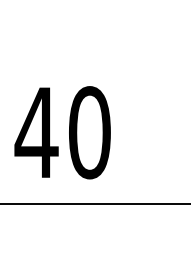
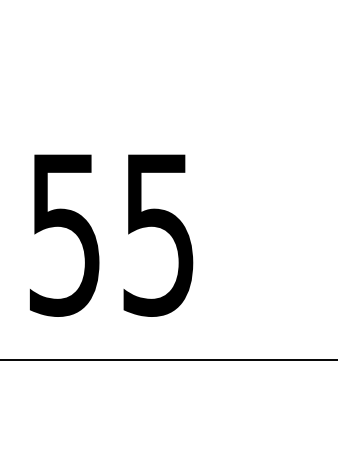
text: (62, 132) -> (110, 233), 40 -> 55

